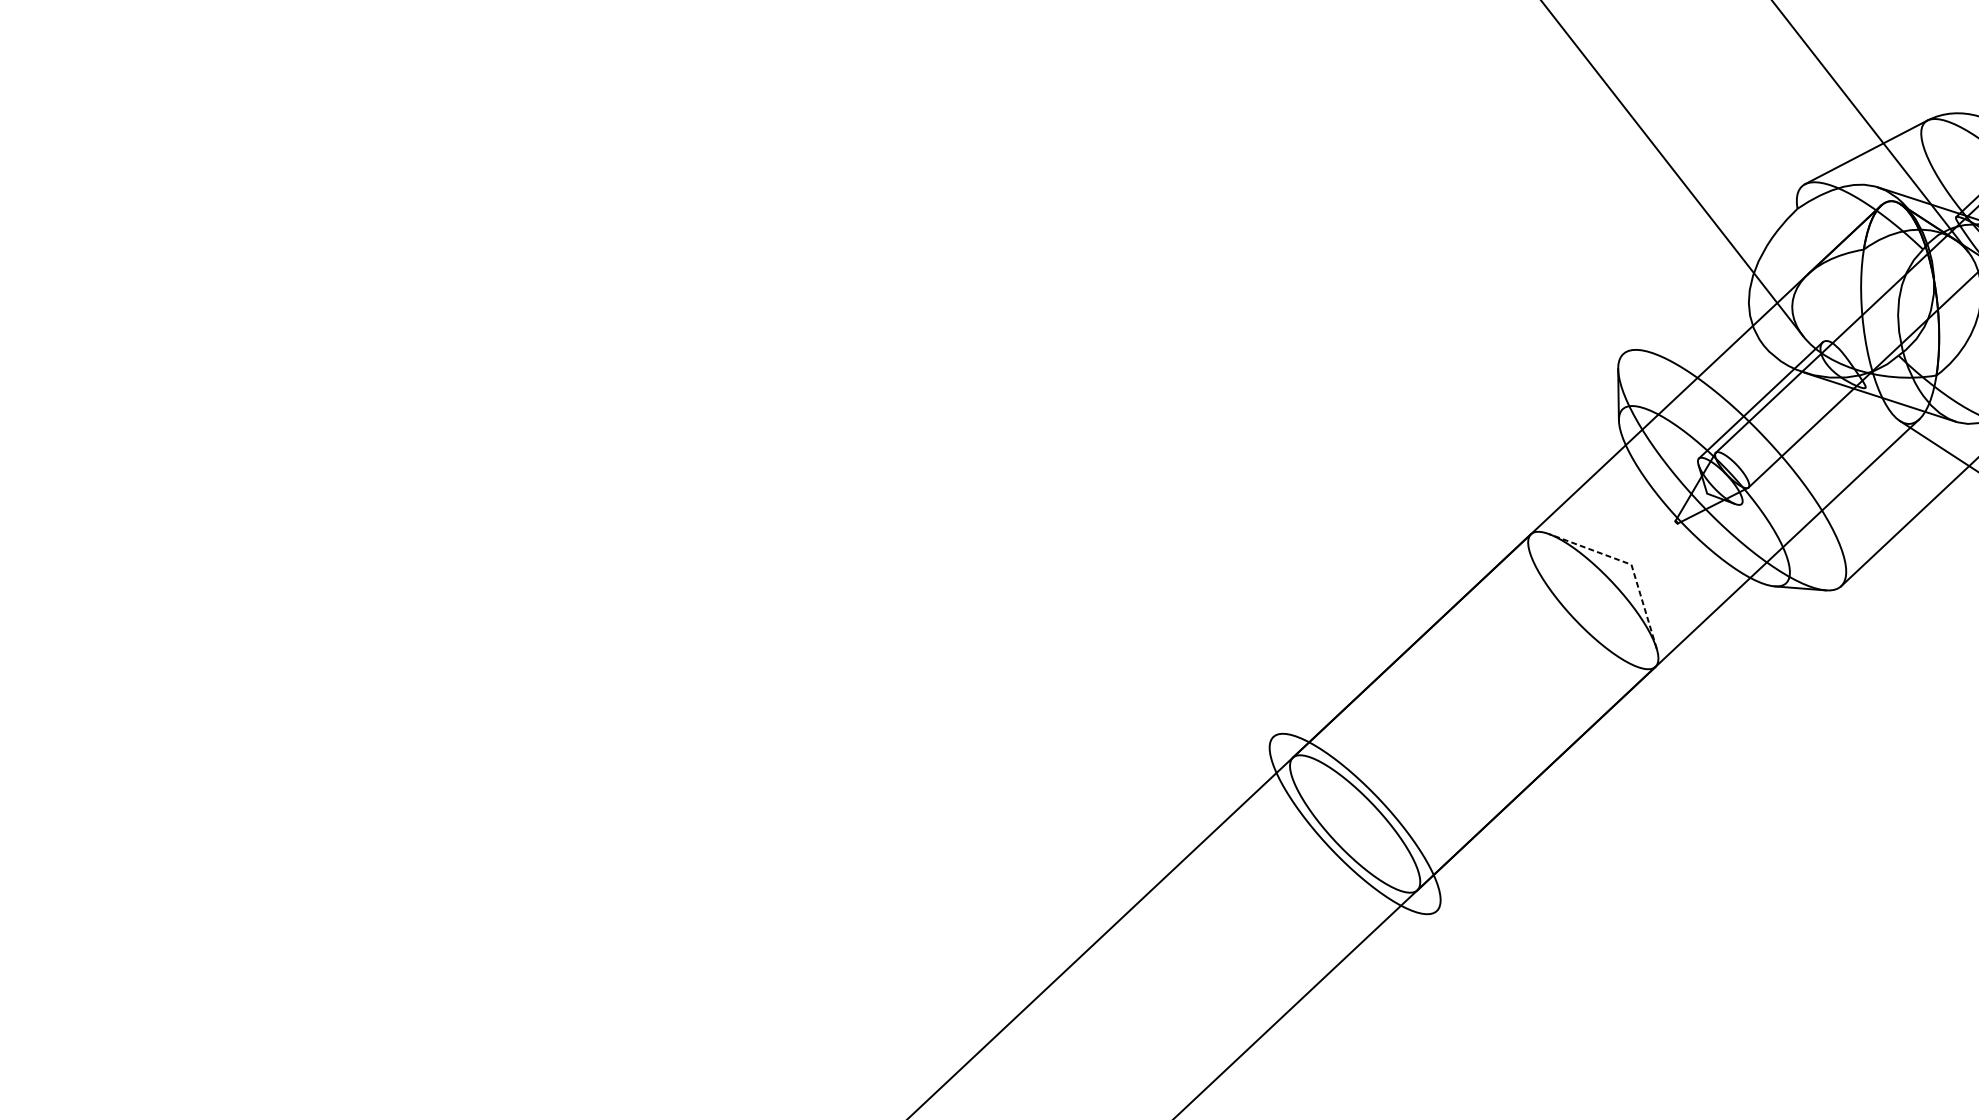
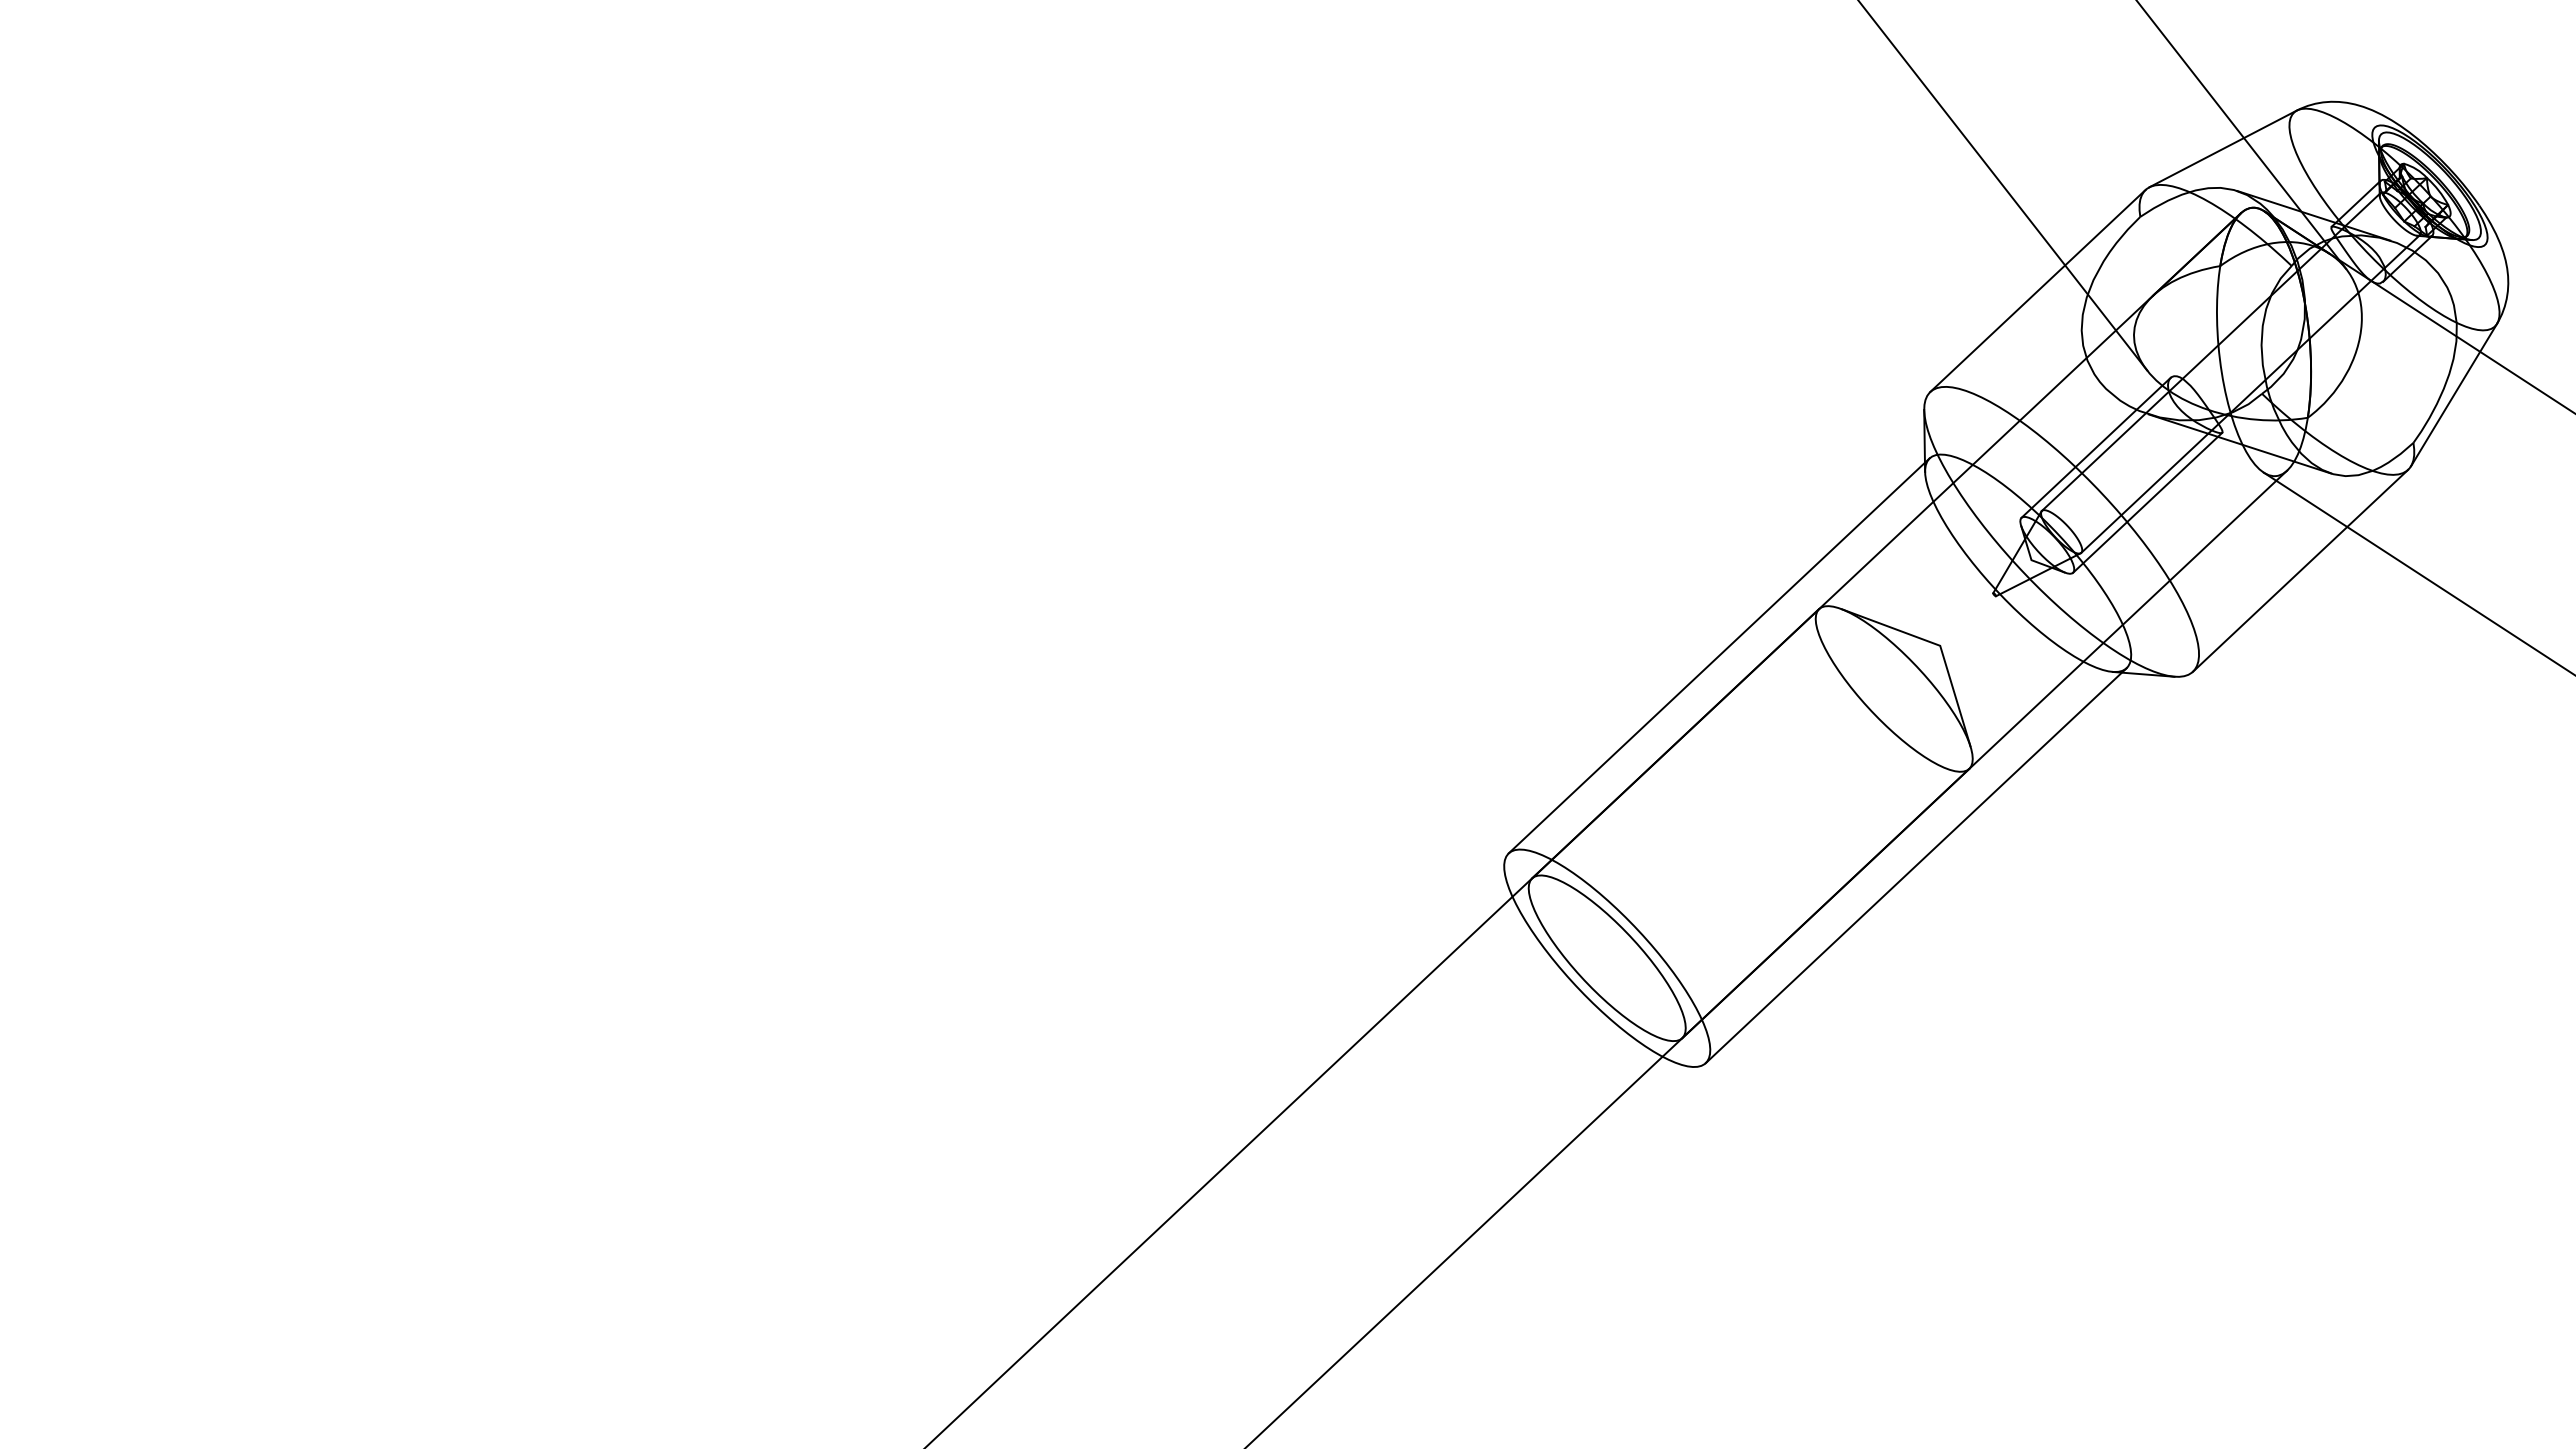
line: (1712, 269) -> (2037, 290), added
line: (1803, 445) -> (2147, 502), added
line: (1631, 564) -> (1940, 645), dashed -> solid
line: (1447, 572) -> (1718, 655), added
line: (1610, 747) -> (1915, 865), added

